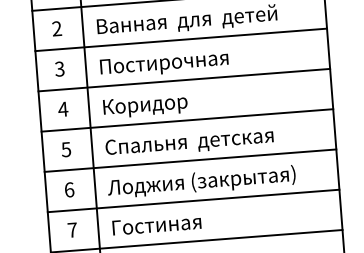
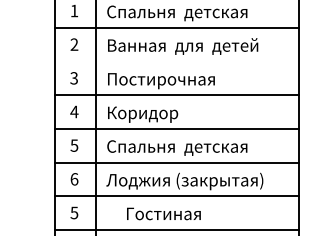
line: (180, 39) -> (176, 61), removed
text: (156, 224) -> (163, 213), moved
text: (72, 229) -> (74, 212), 7 -> 5

